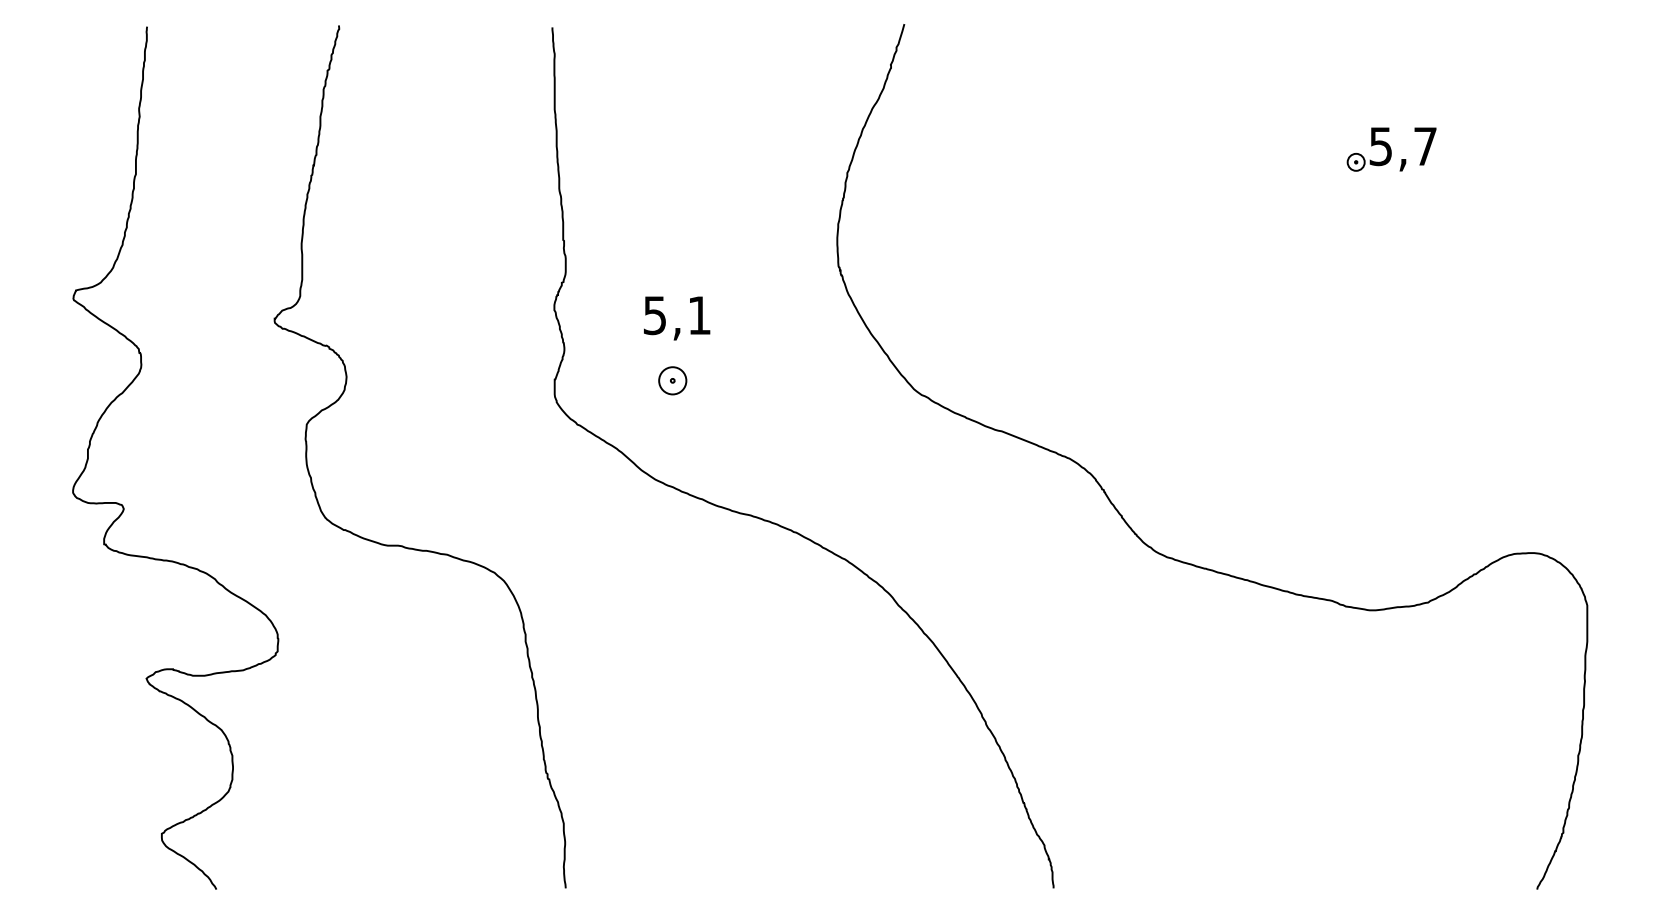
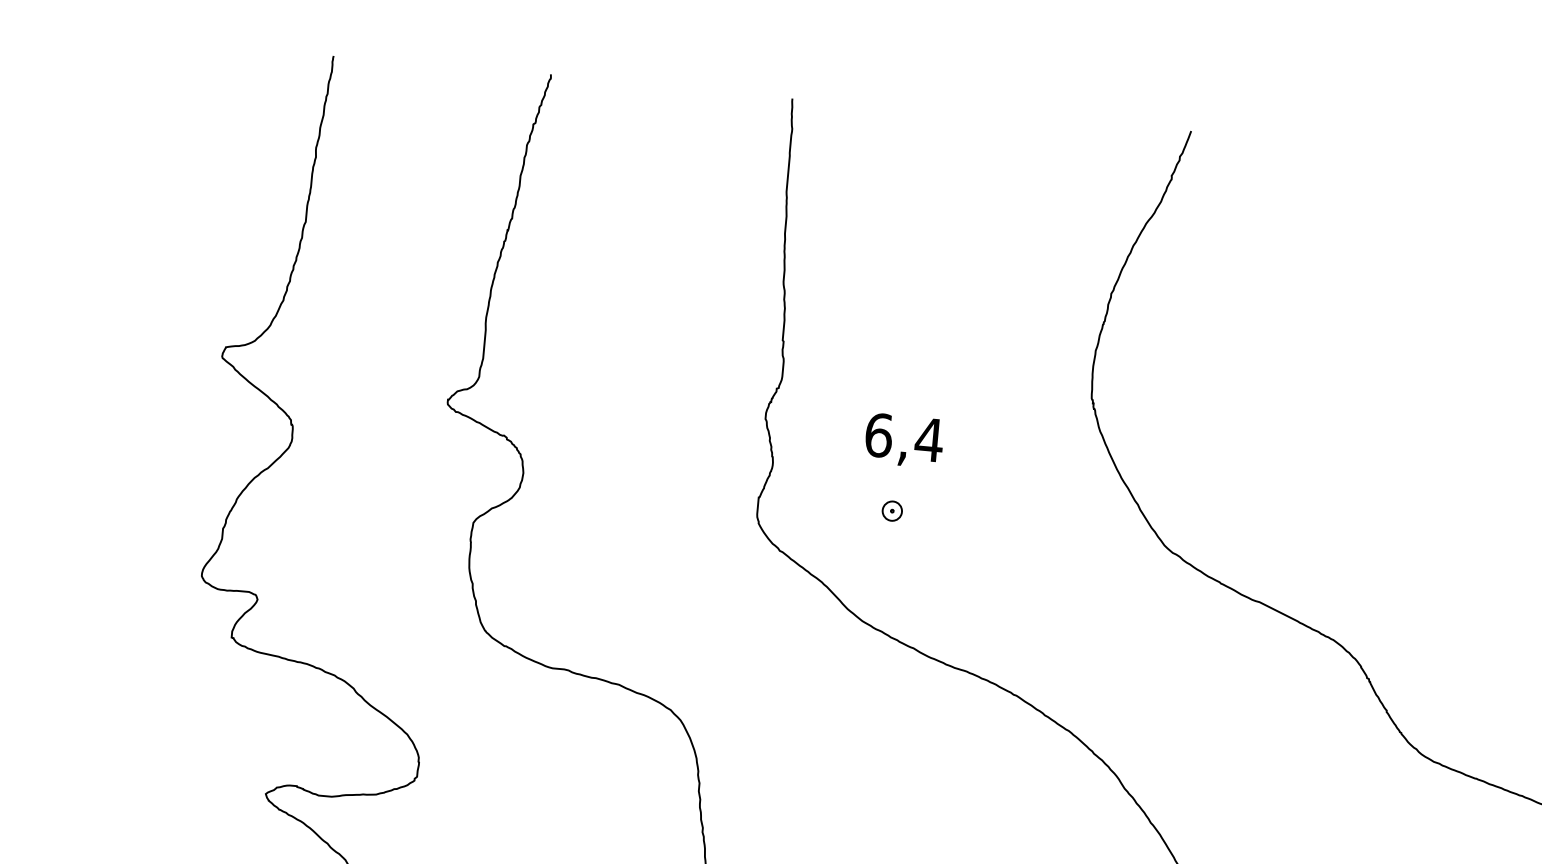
text: (677, 315) -> (904, 437), 5,1 -> 6,4
part: (672, 380) -> (891, 510), size x0.62

